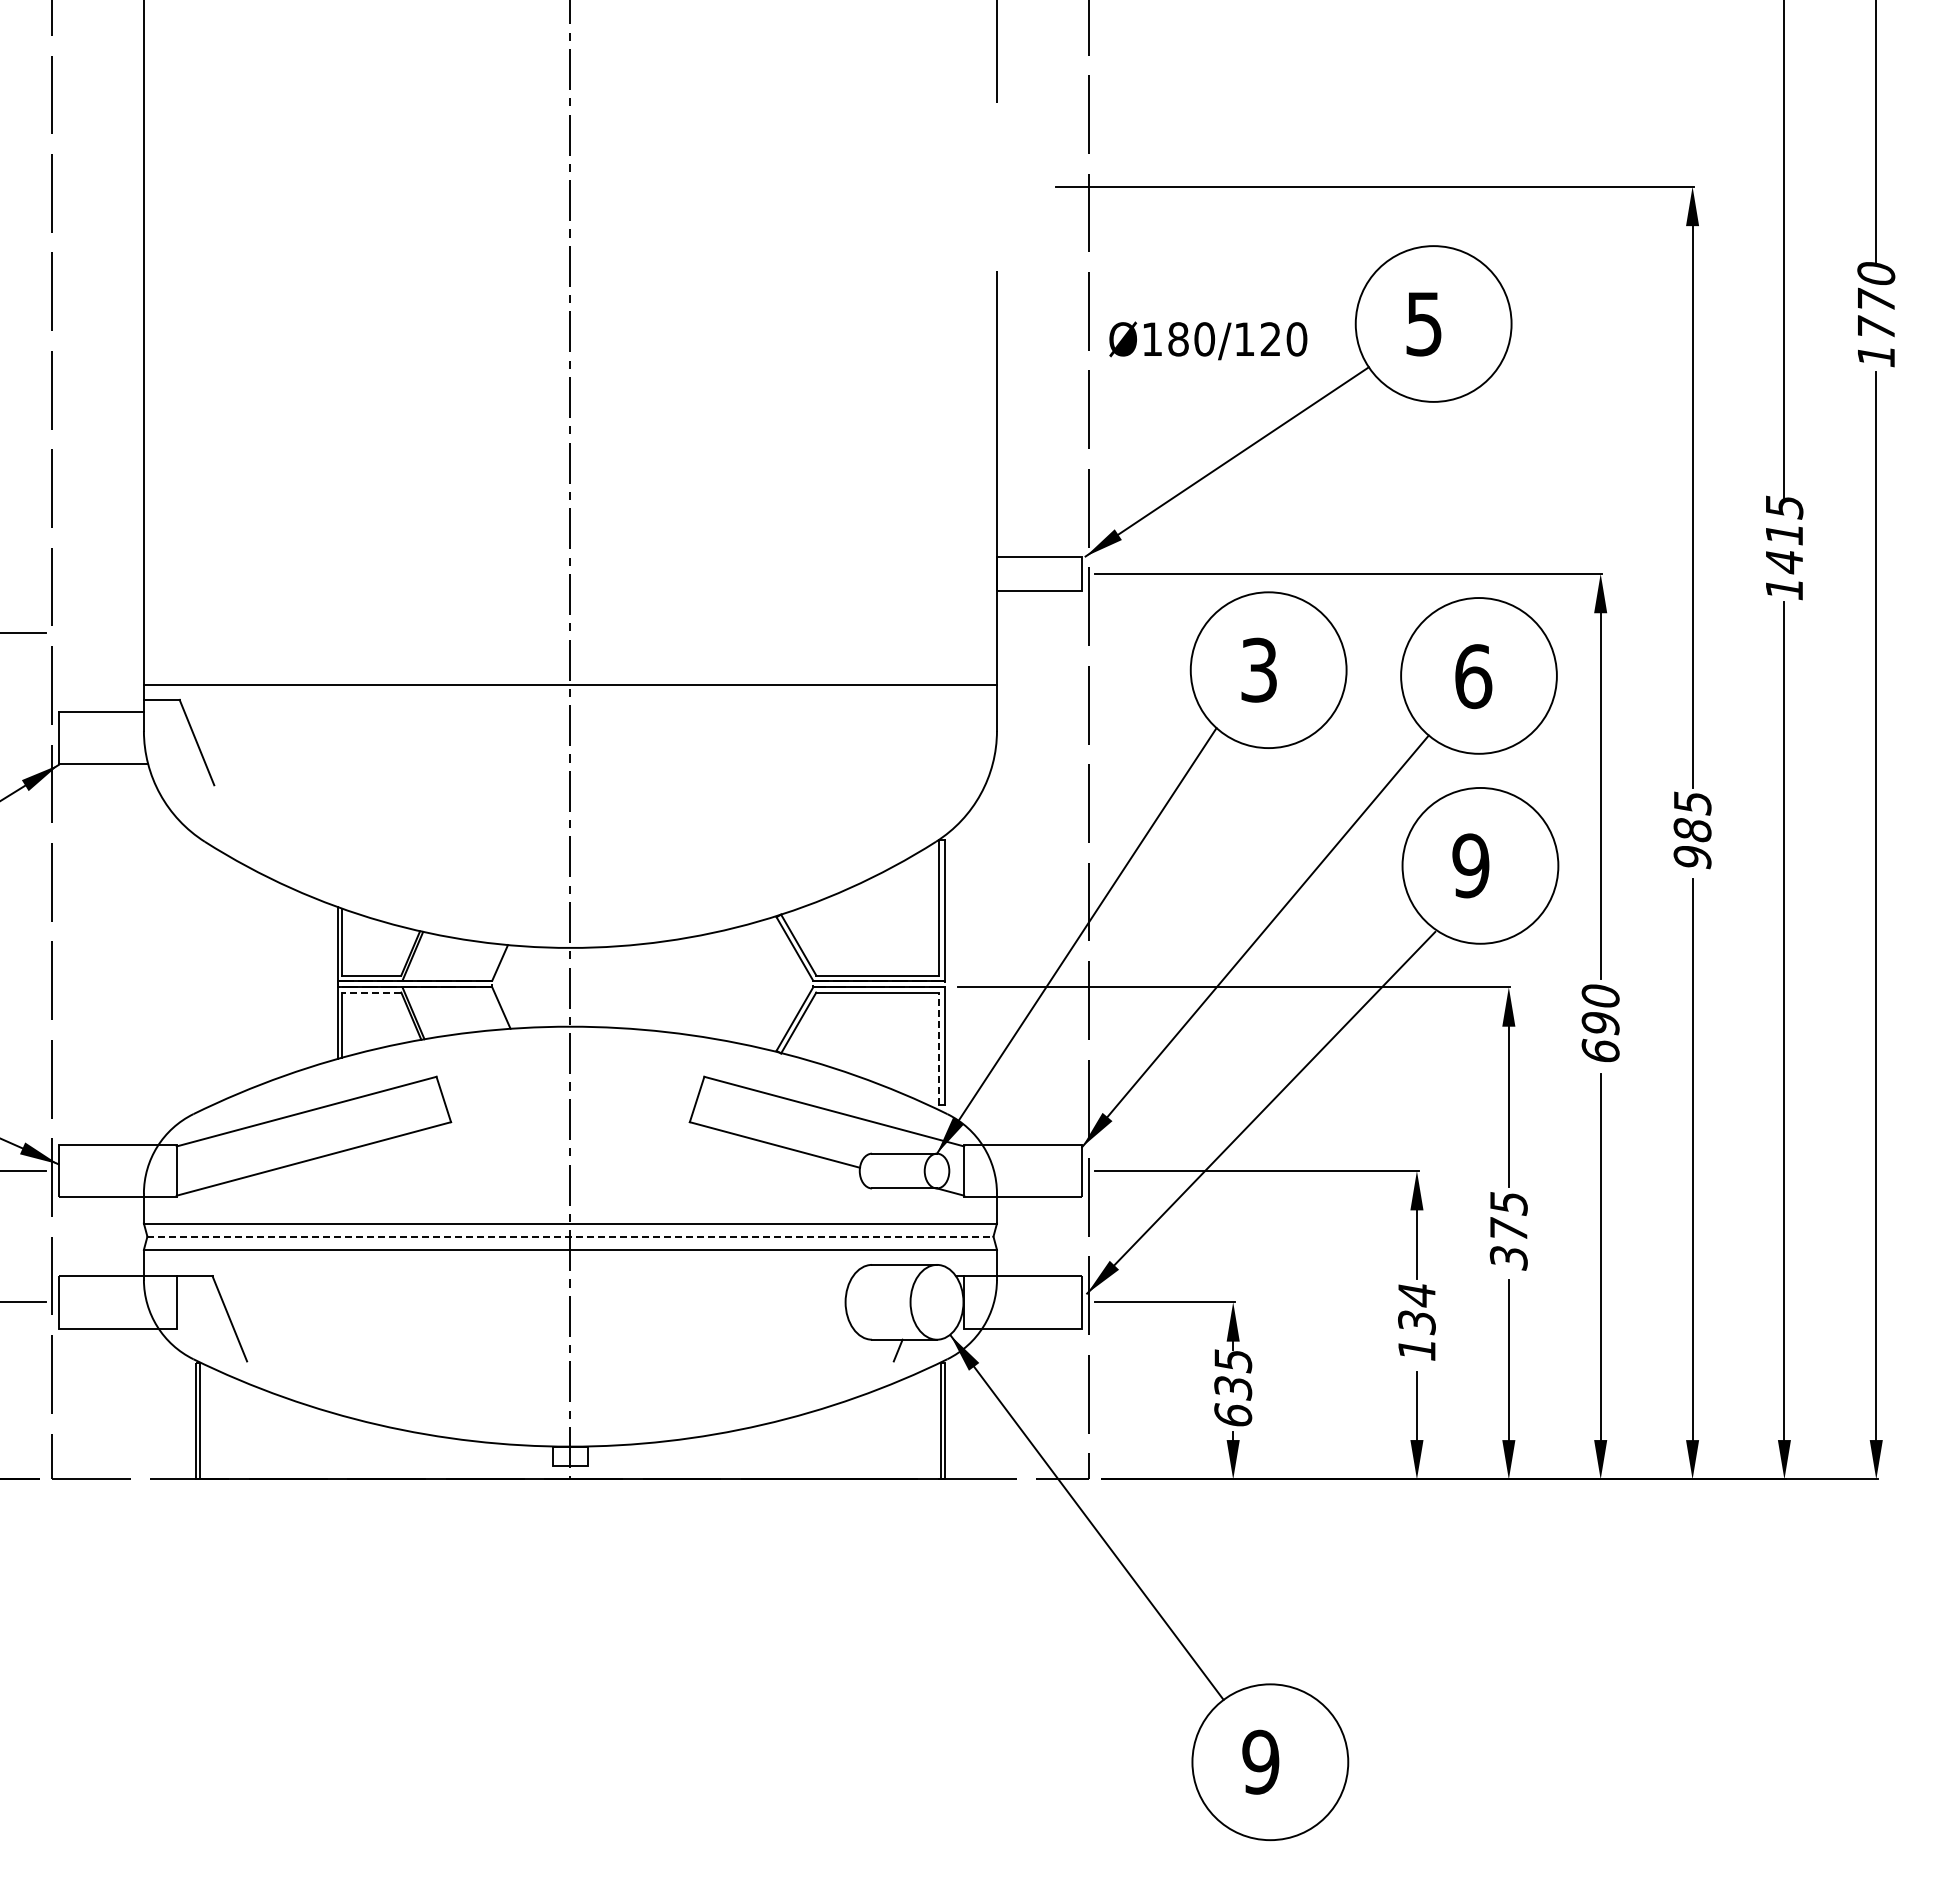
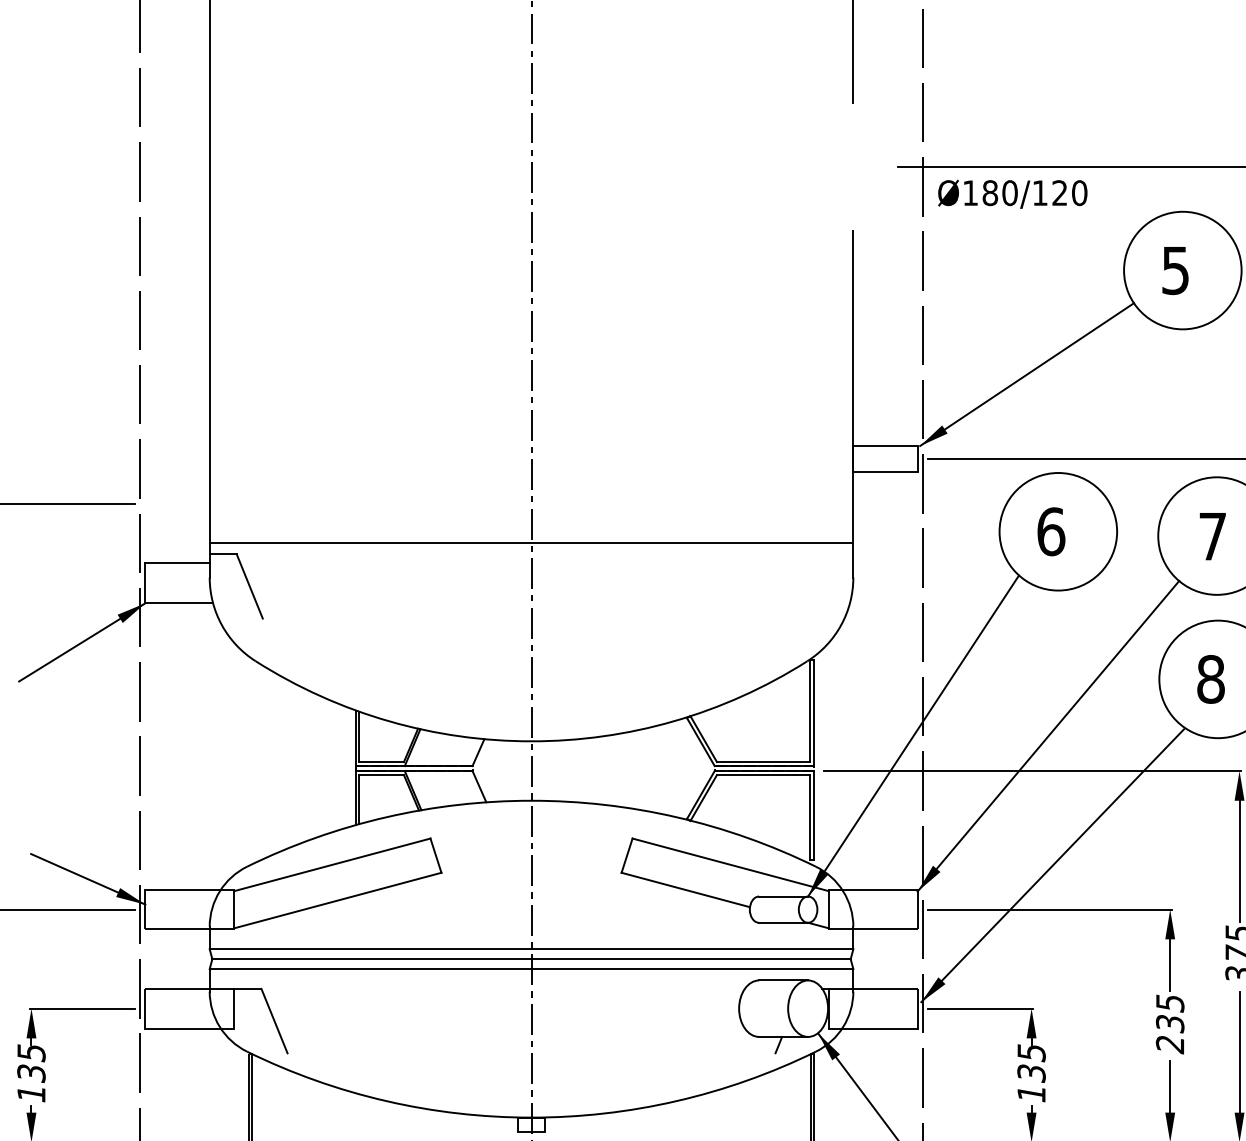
text: (1208, 340) -> (1012, 193), moved
text: (1259, 669) -> (1051, 531), 3 -> 6
text: (1473, 676) -> (1212, 536), 6 -> 7
text: (1470, 865) -> (1210, 679), 9 -> 8
line: (371, 992) -> (381, 774), dashed -> solid
line: (939, 1048) -> (809, 817), dashed -> solid
line: (570, 1236) -> (531, 959), dashed -> solid
text: (1416, 1322) -> (1169, 1023), 134 -> 235
text: (1233, 1414) -> (1031, 1093), 635 -> 135

